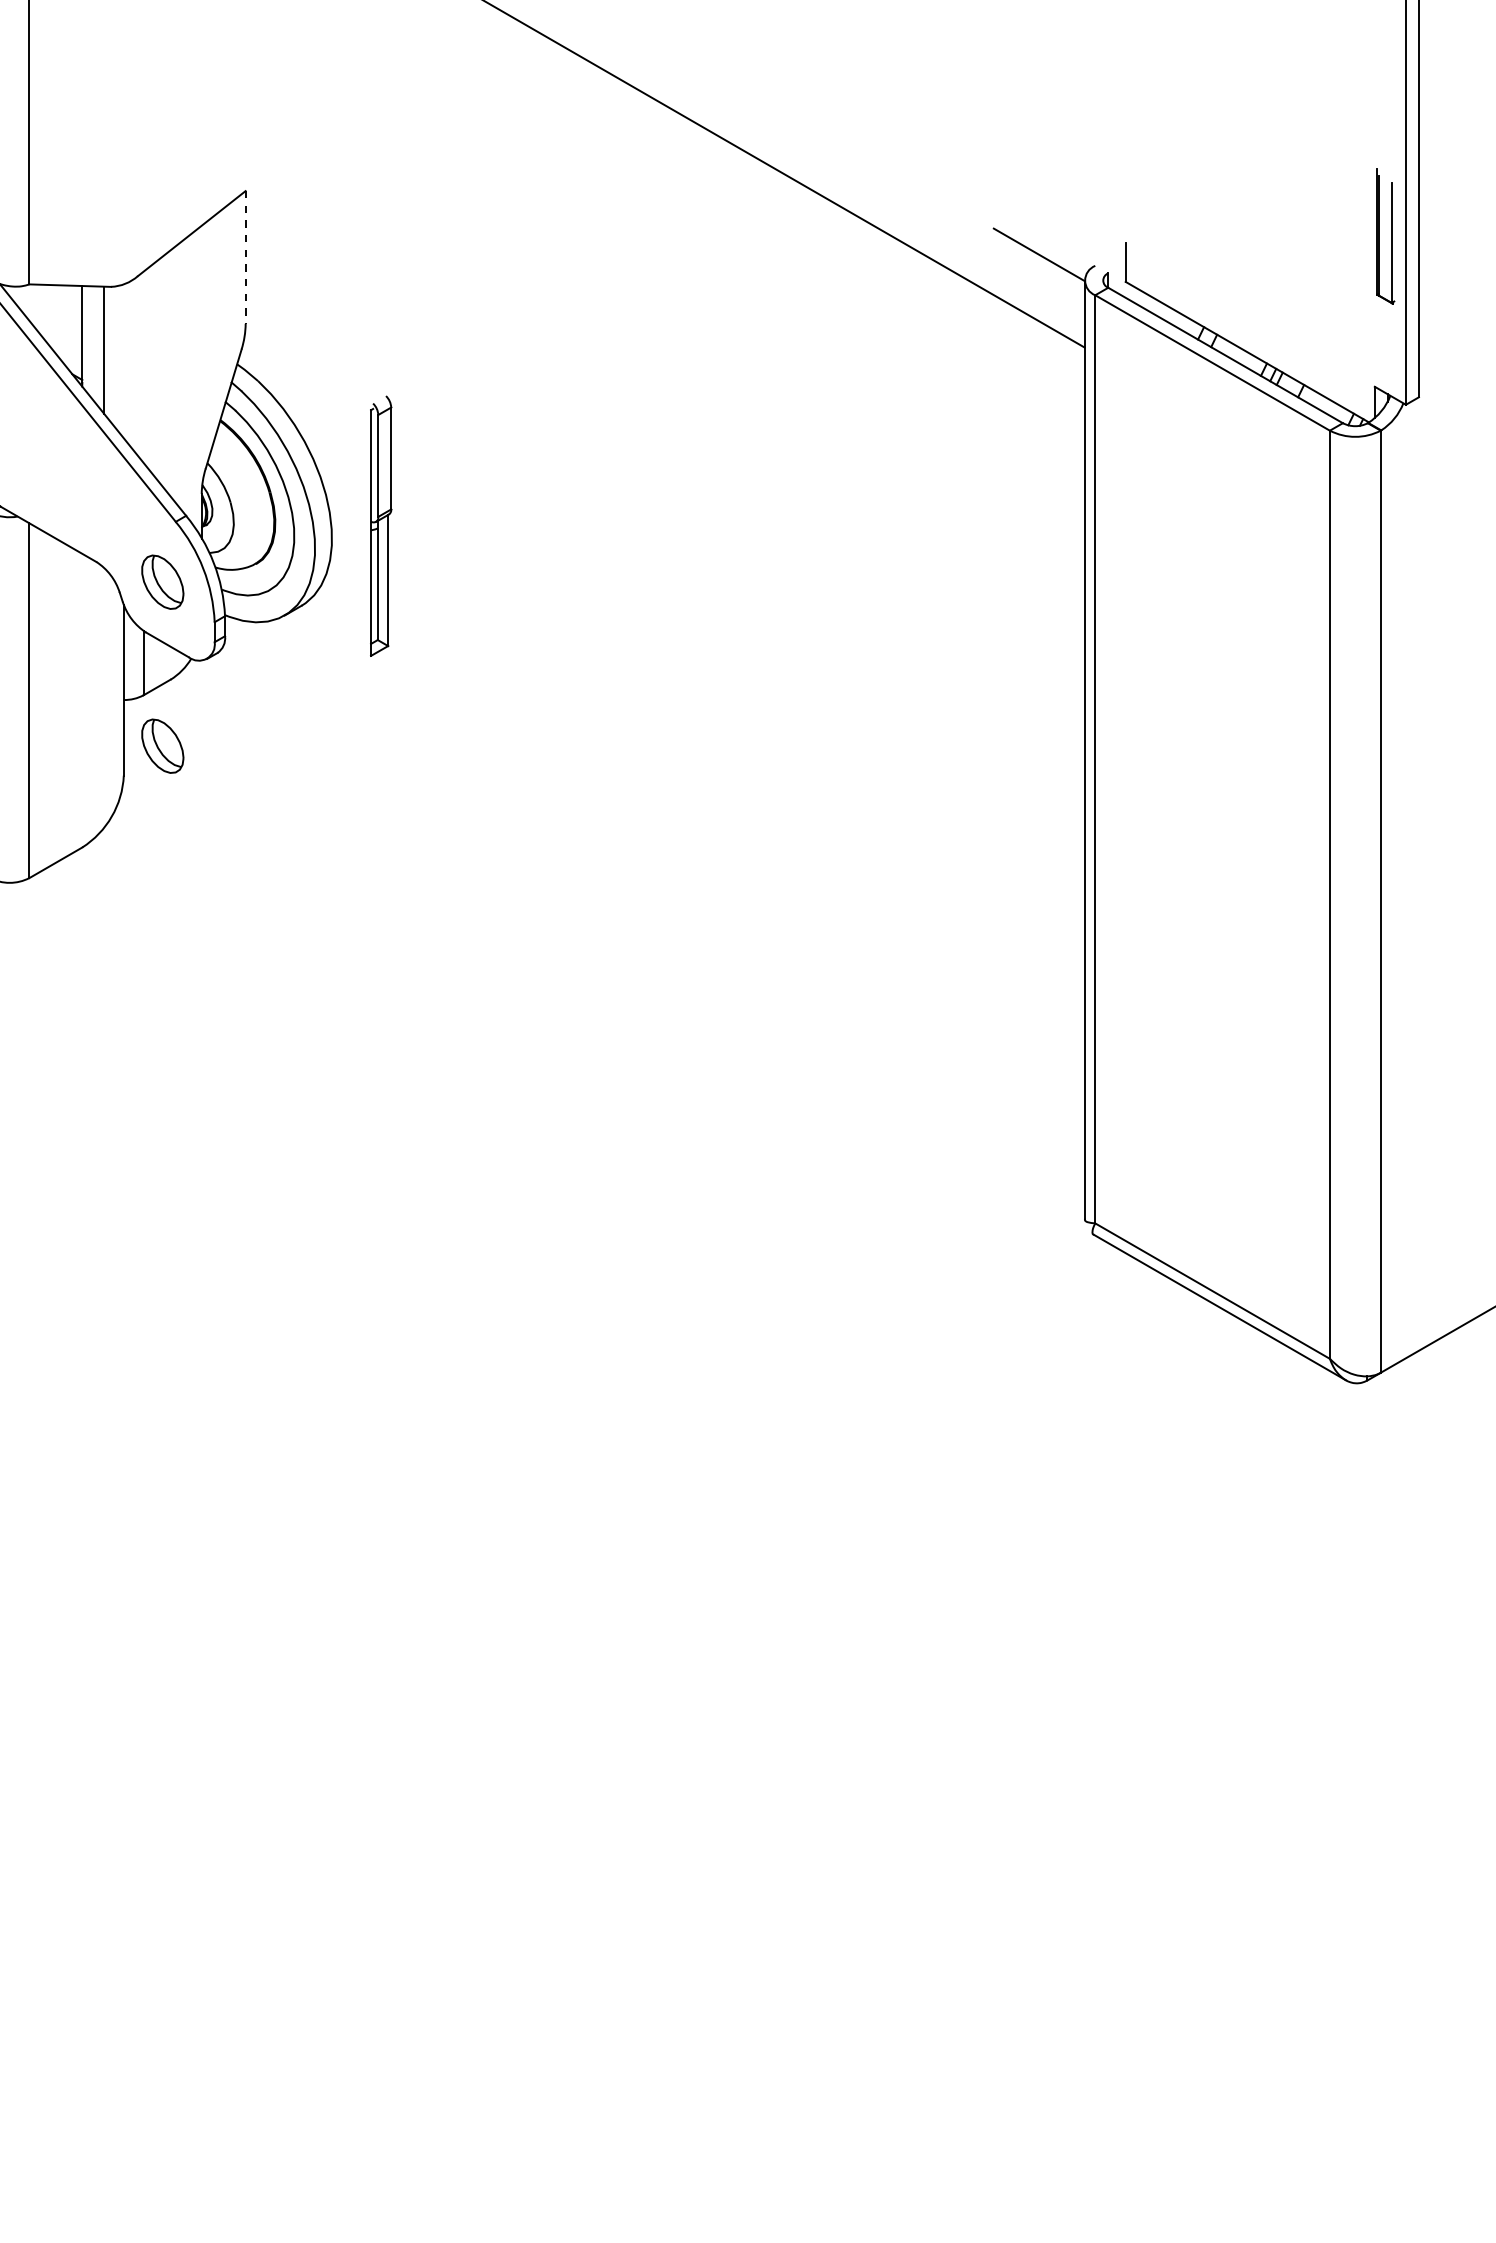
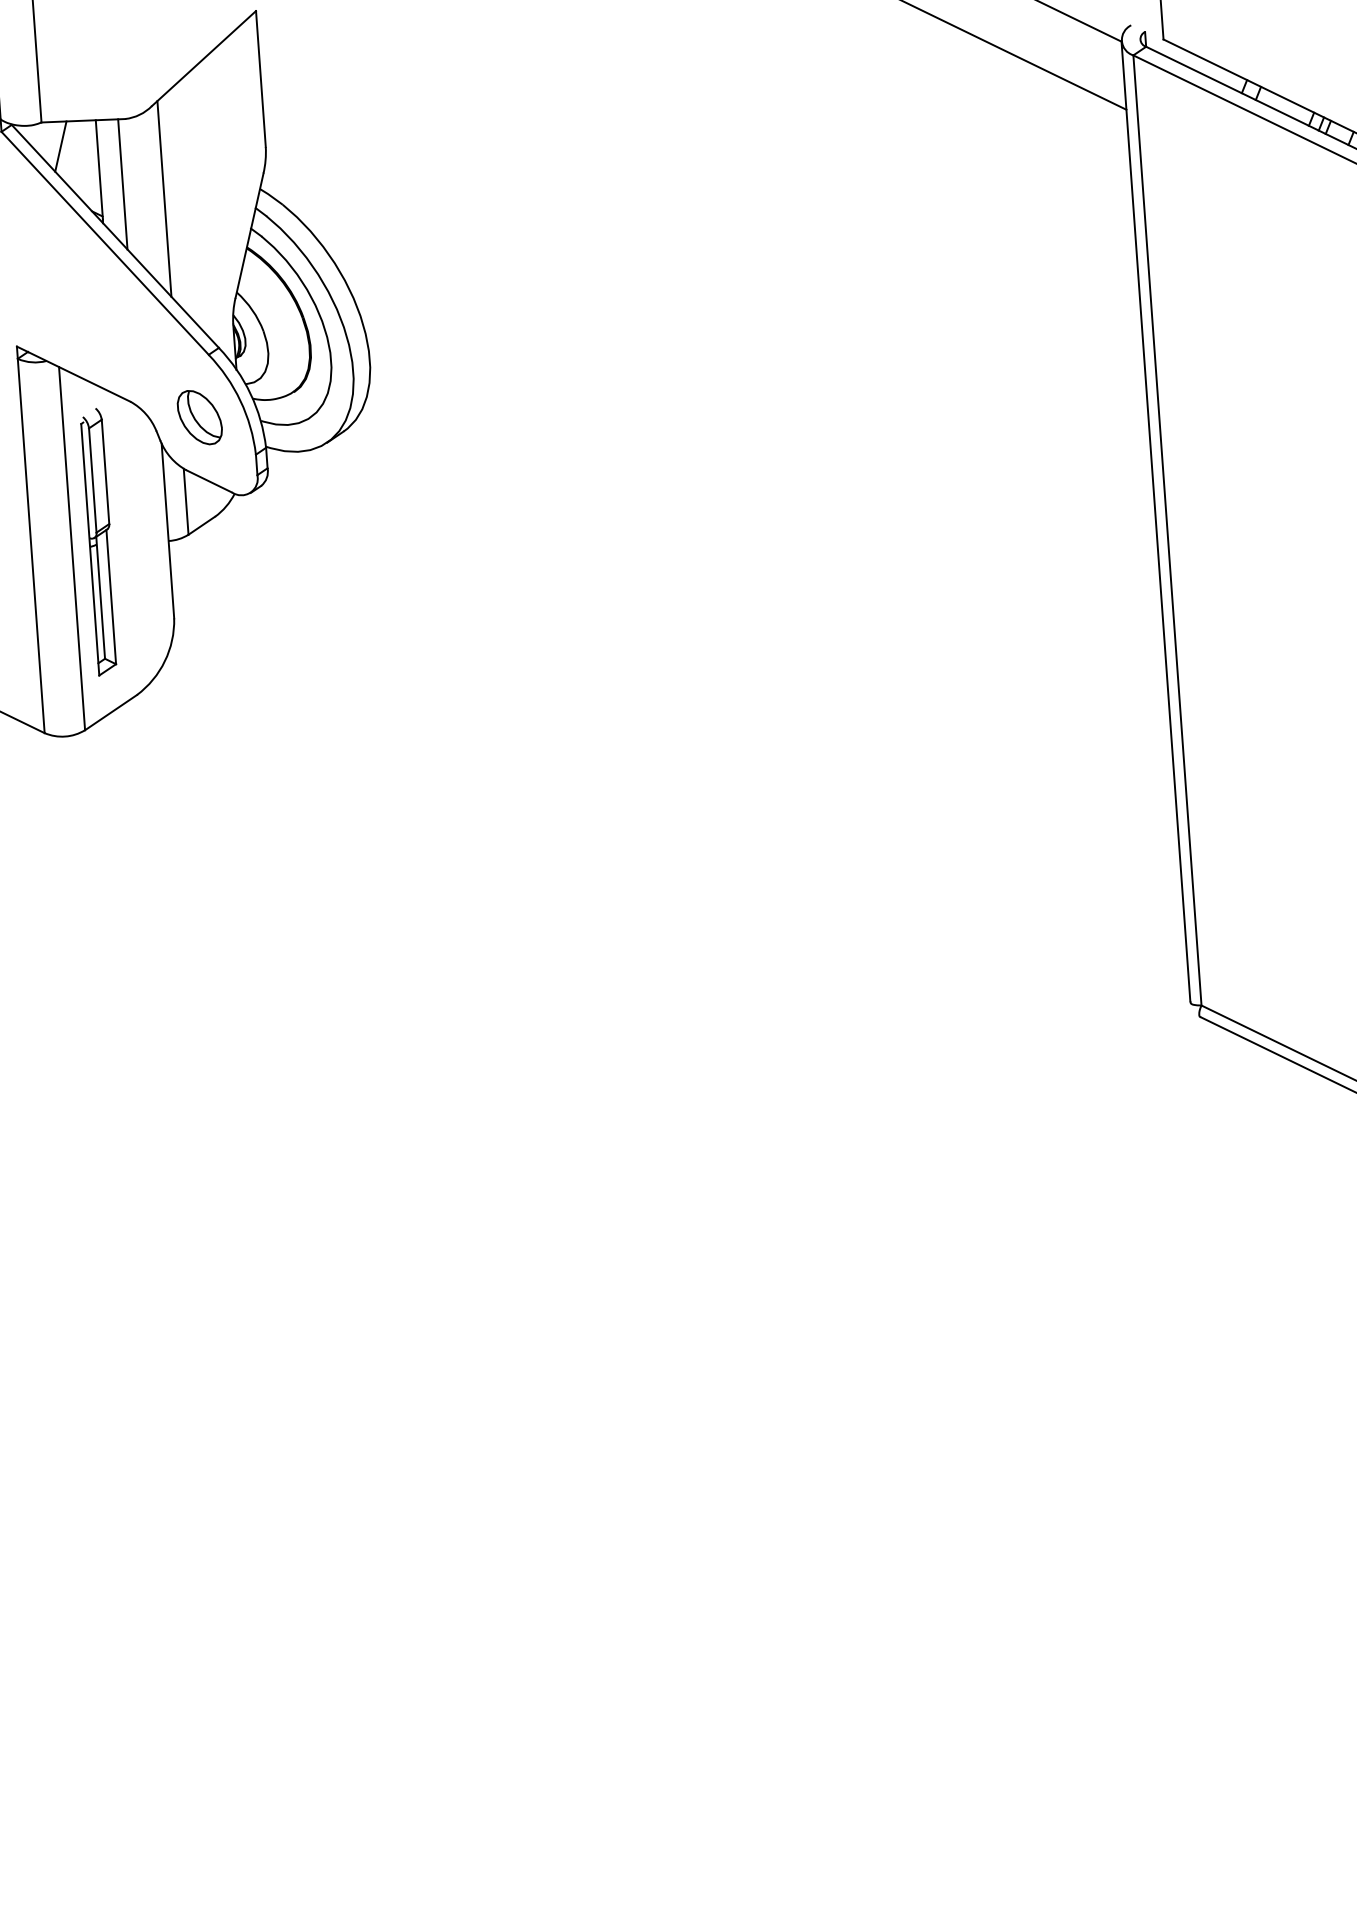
line: (245, 257) -> (260, 79), dashed -> solid
line: (46, 309) -> (60, 146), added
line: (143, 366) -> (164, 198), added
part: (381, 525) -> (100, 541), moved
part: (162, 745) -> (211, 584), removed

